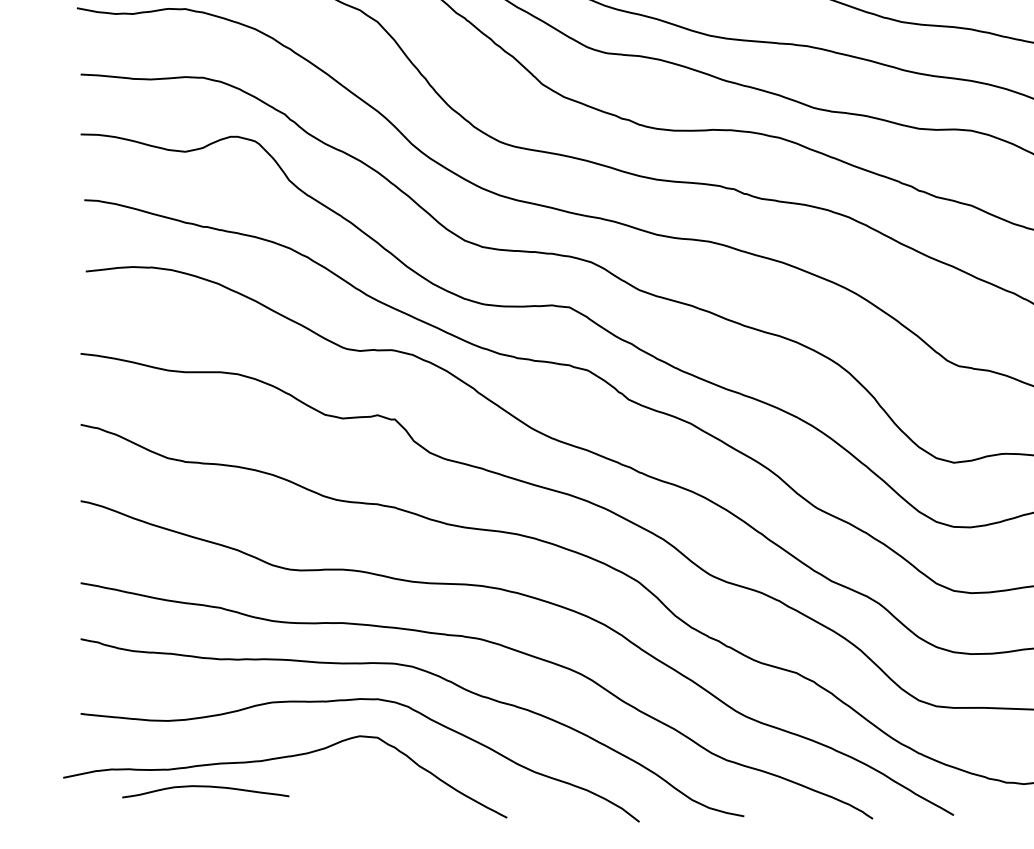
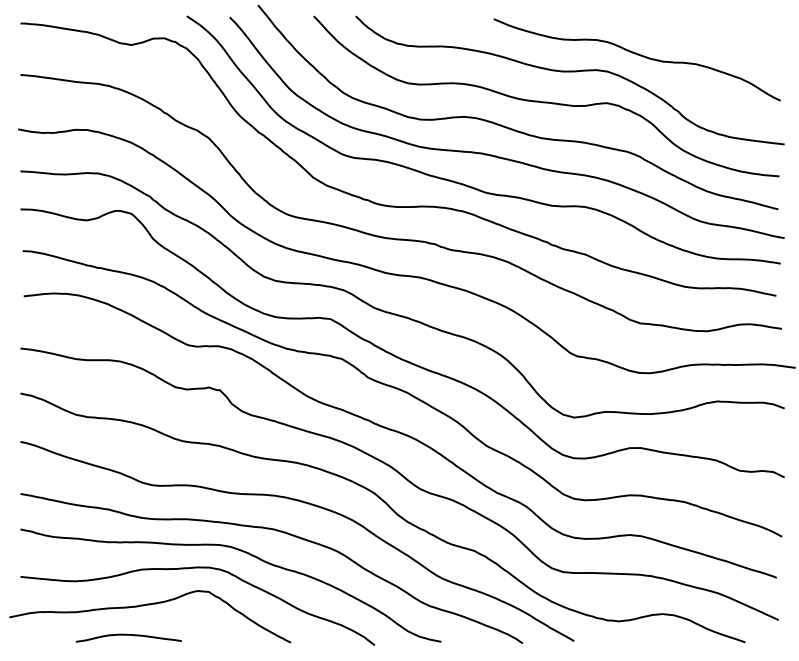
curve: (205, 787) -> (128, 635), moved

